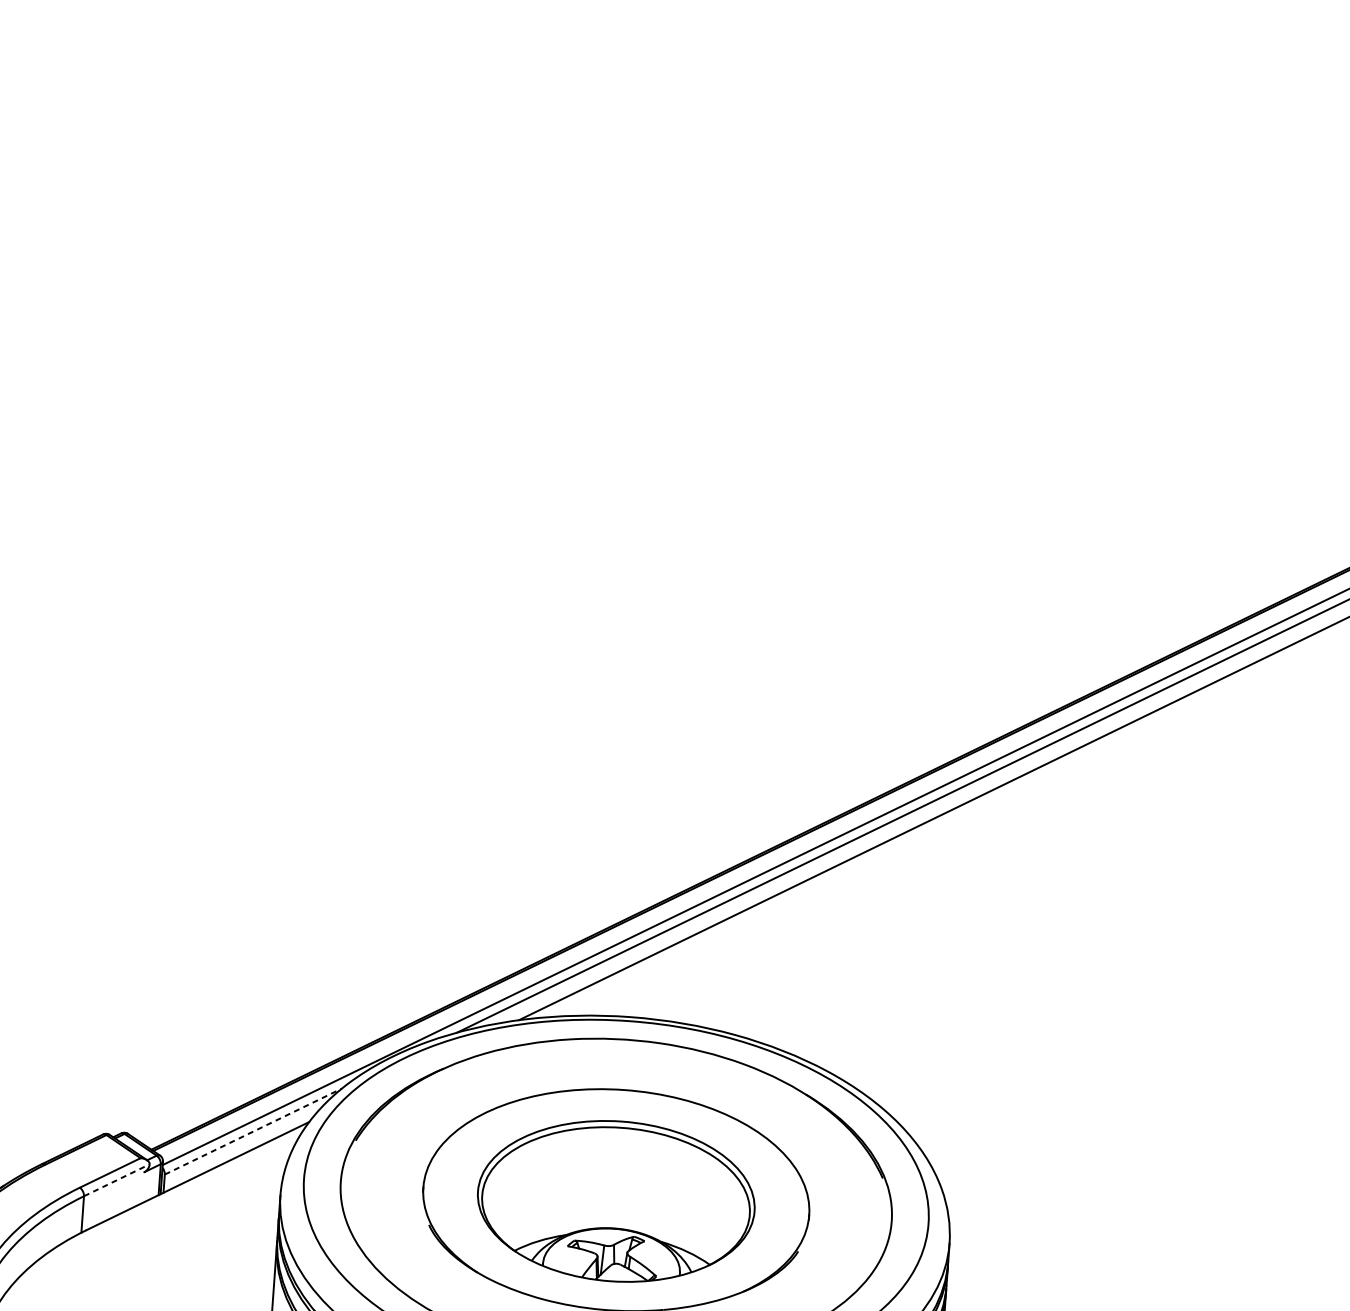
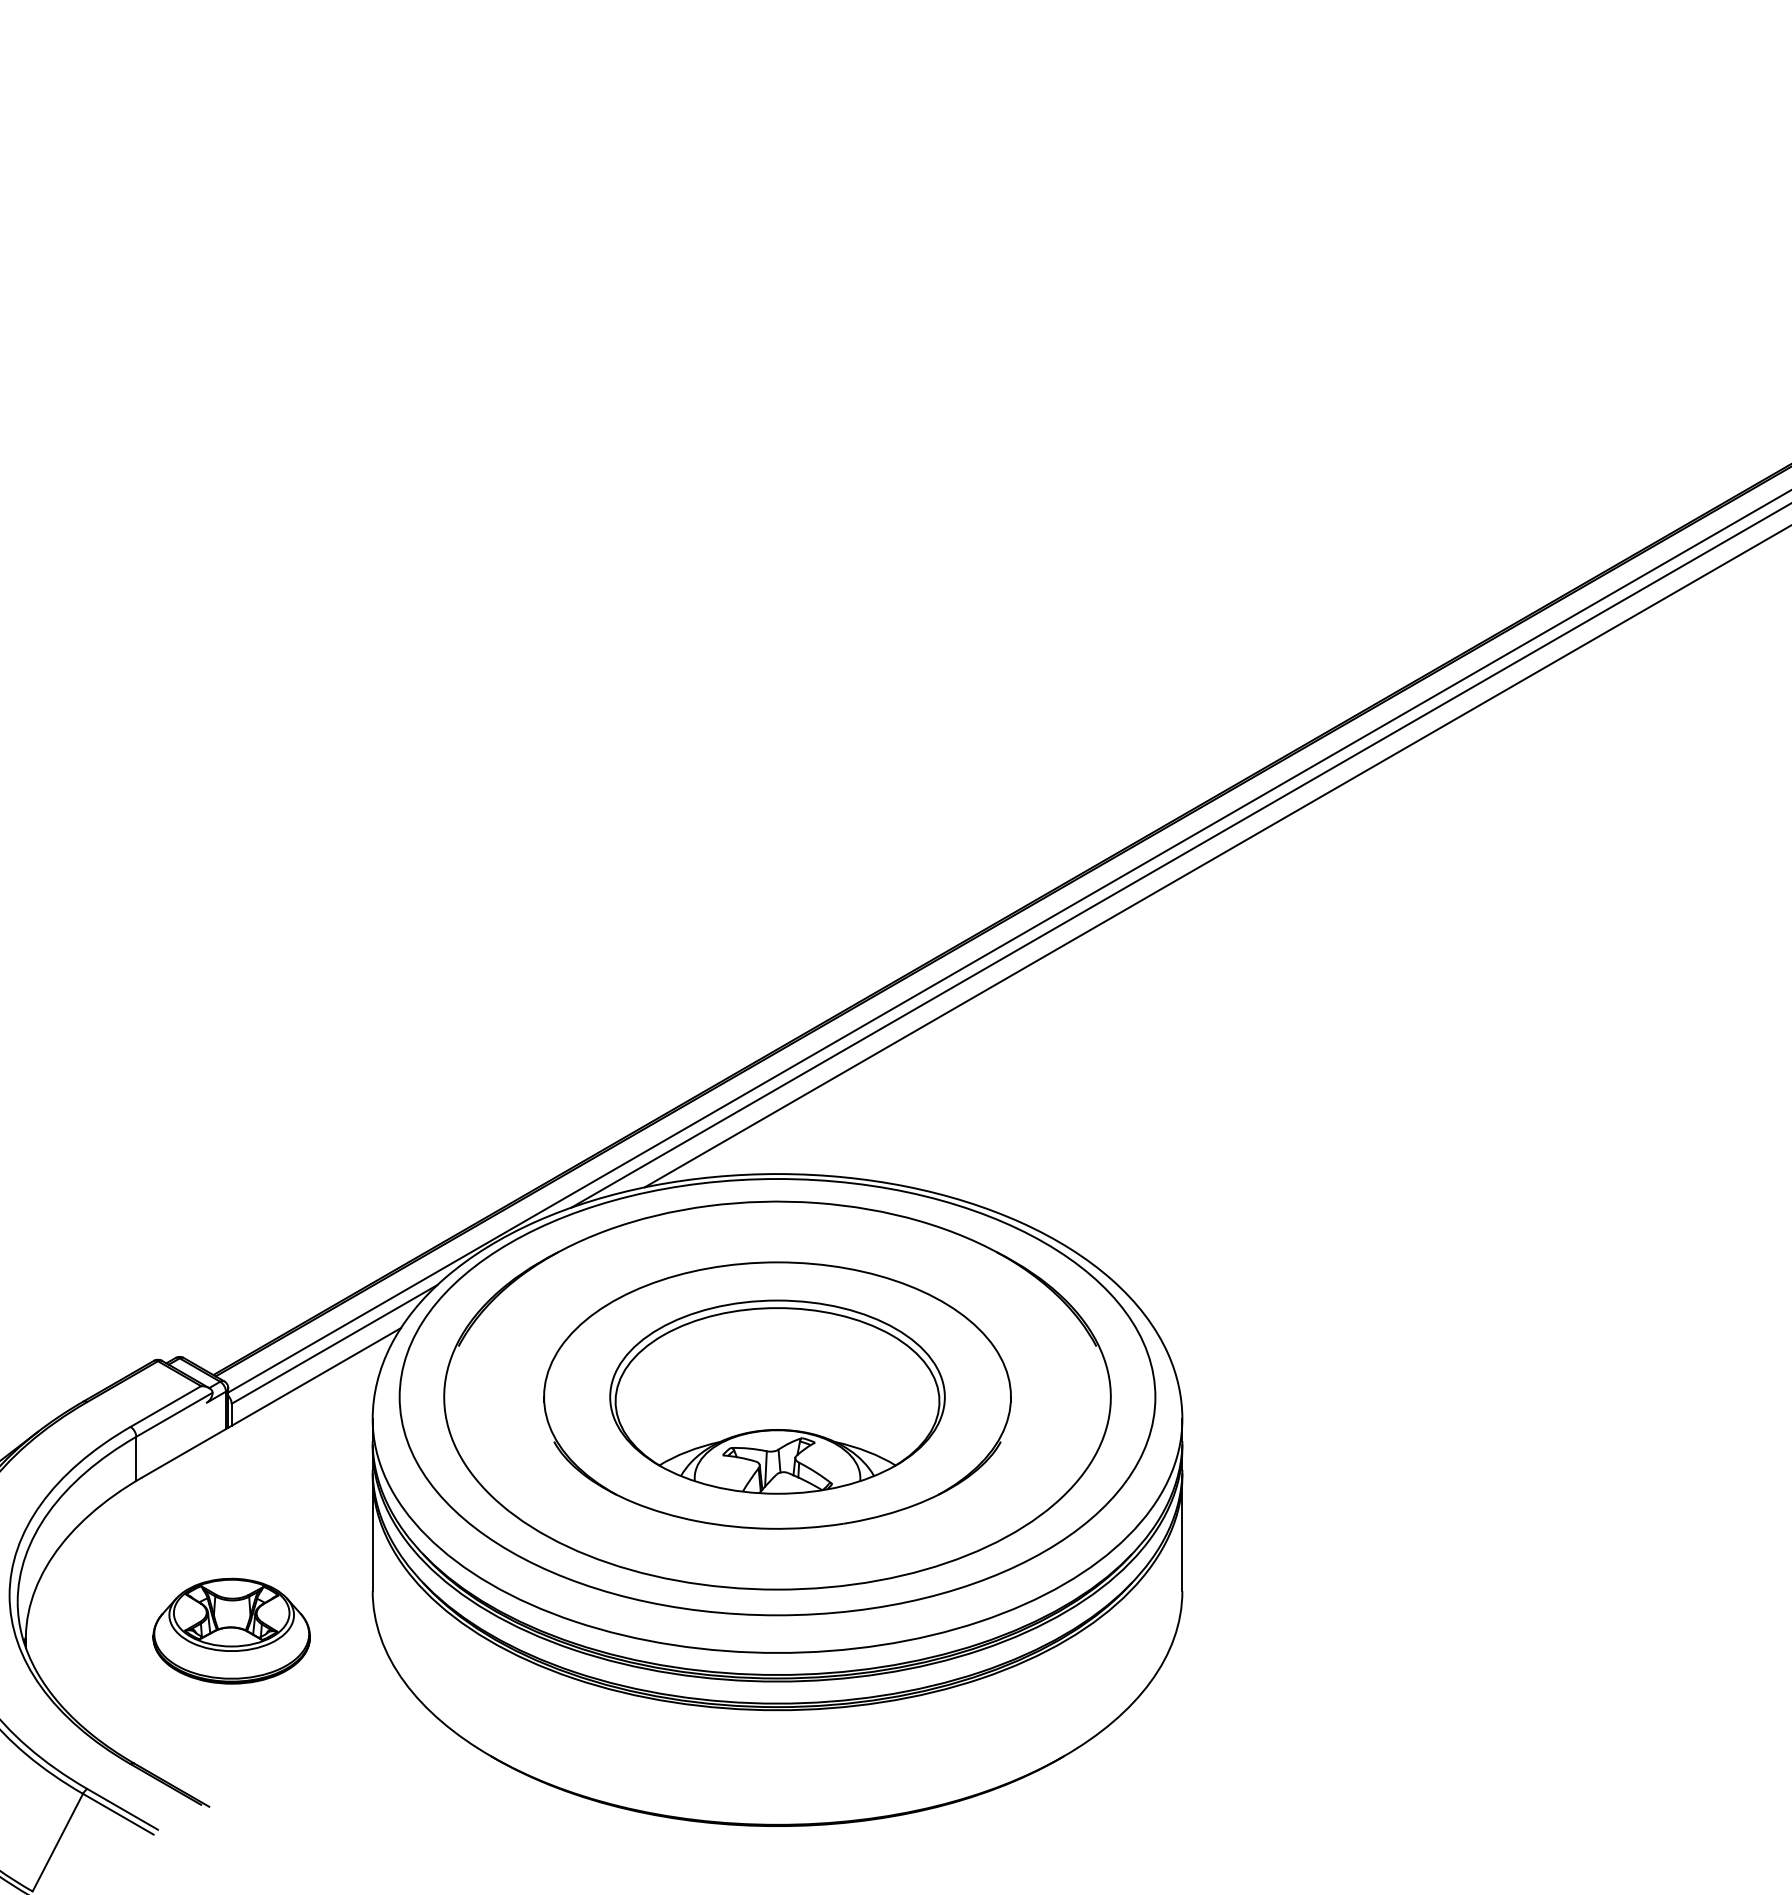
line: (253, 1131) -> (334, 1344), dashed -> solid
line: (116, 1180) -> (174, 1414), dashed -> solid

